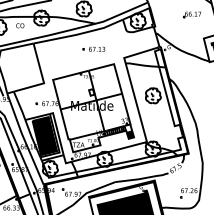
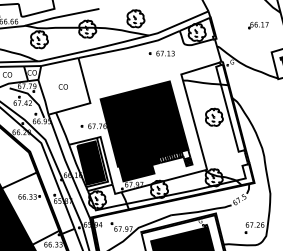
text: (19, 25) -> (62, 86), moved
part: (93, 49) -> (161, 53), moved
fill: (91, 108) -> (144, 131), added

